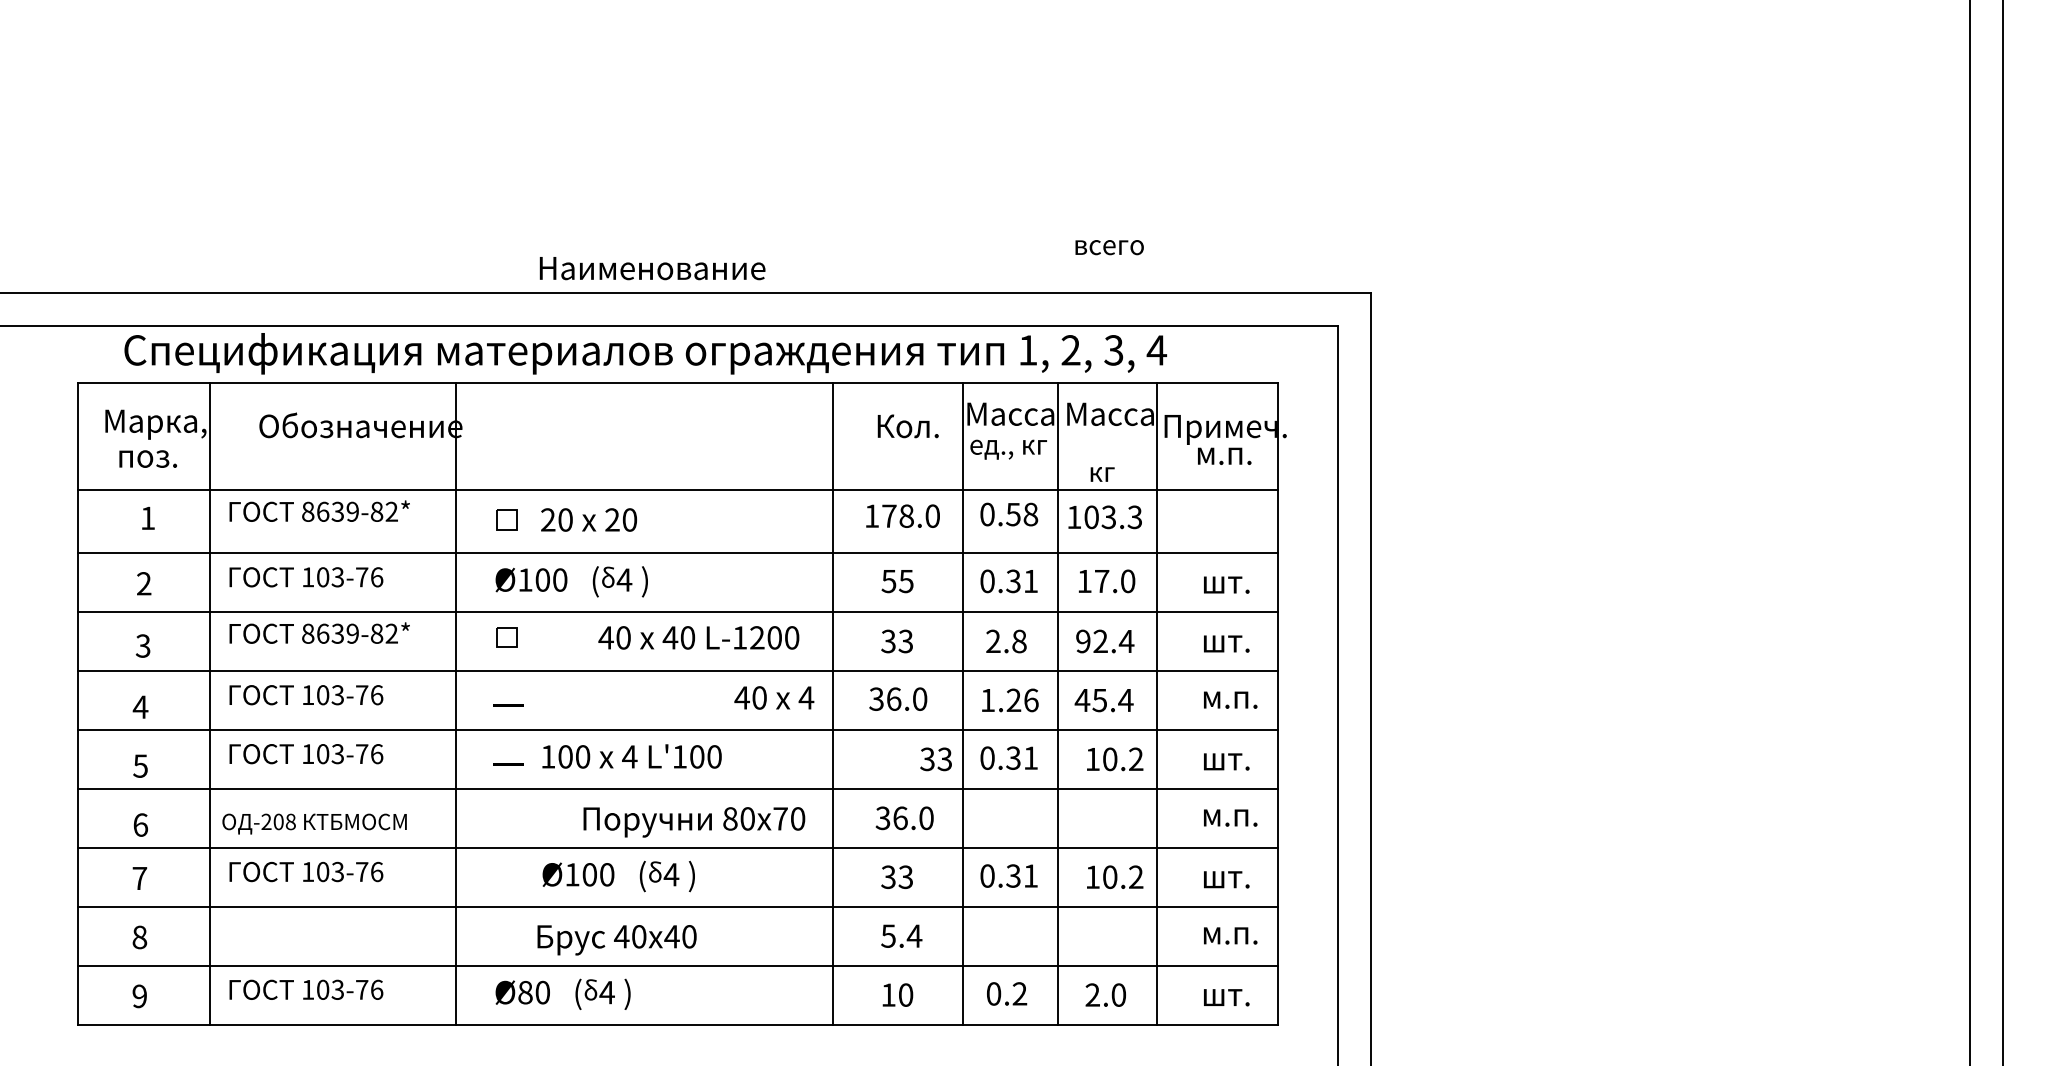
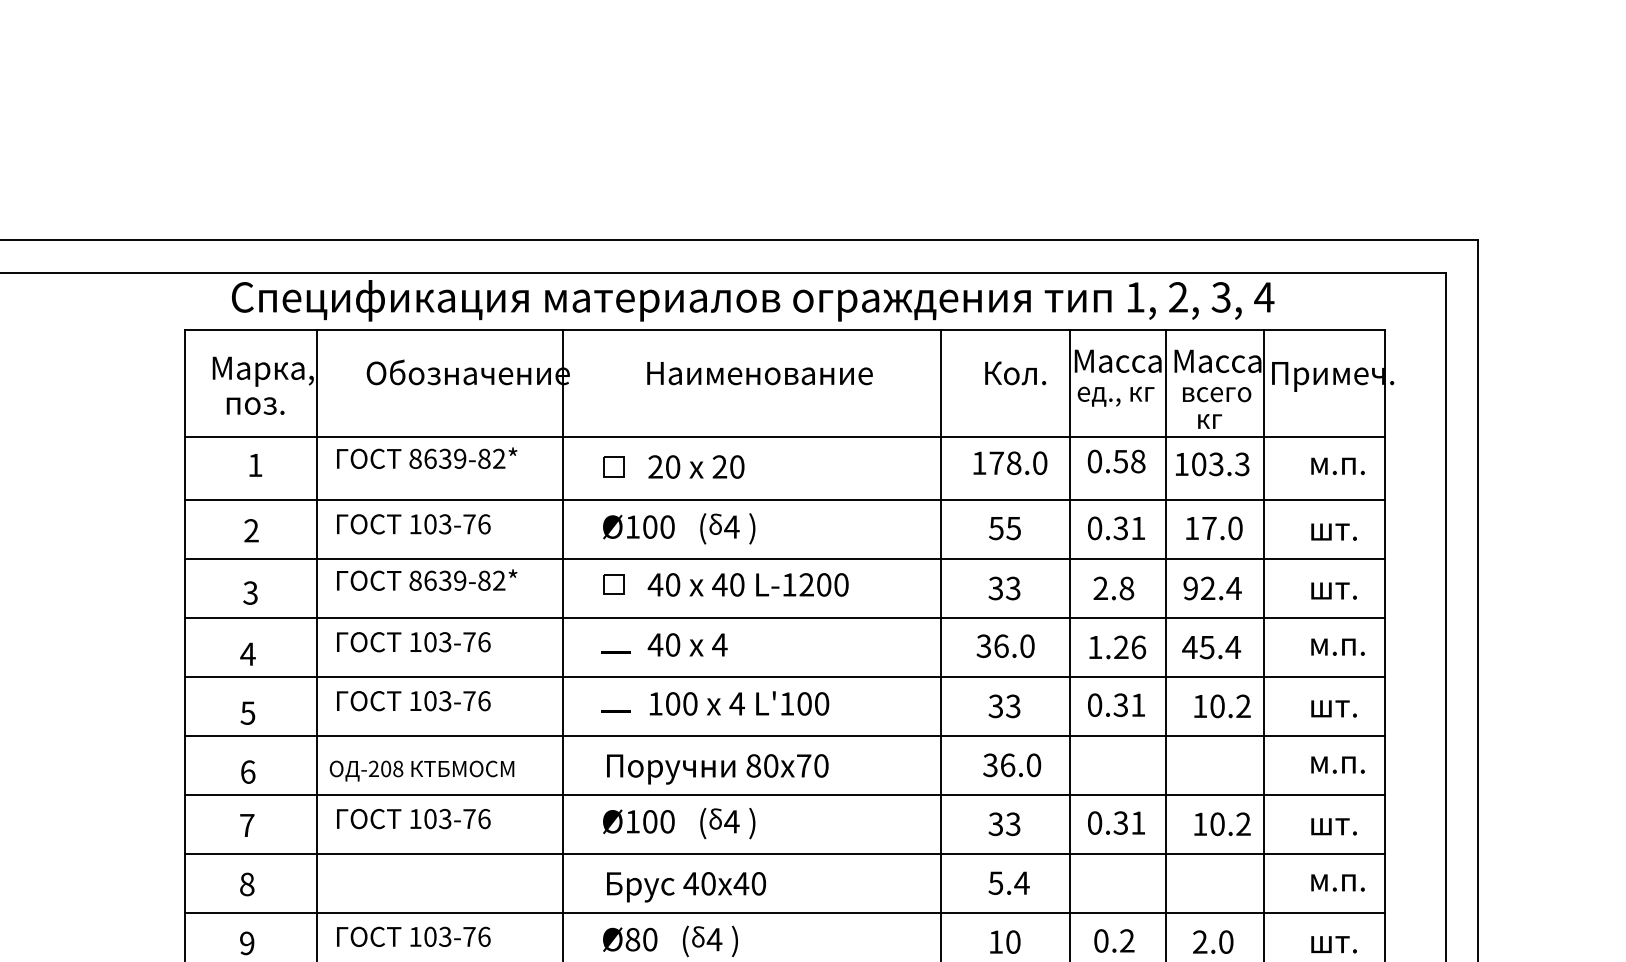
text: (1109, 247) -> (1216, 394), moved
text: (652, 268) -> (759, 373), moved
text: (1224, 455) -> (1337, 465), moved
text: (698, 637) -> (747, 584), moved
text: (774, 697) -> (687, 644), moved
text: (935, 759) -> (1003, 706), moved
text: (694, 822) -> (717, 769), moved
text: (618, 876) -> (678, 823), moved
text: (616, 940) -> (685, 887), moved

